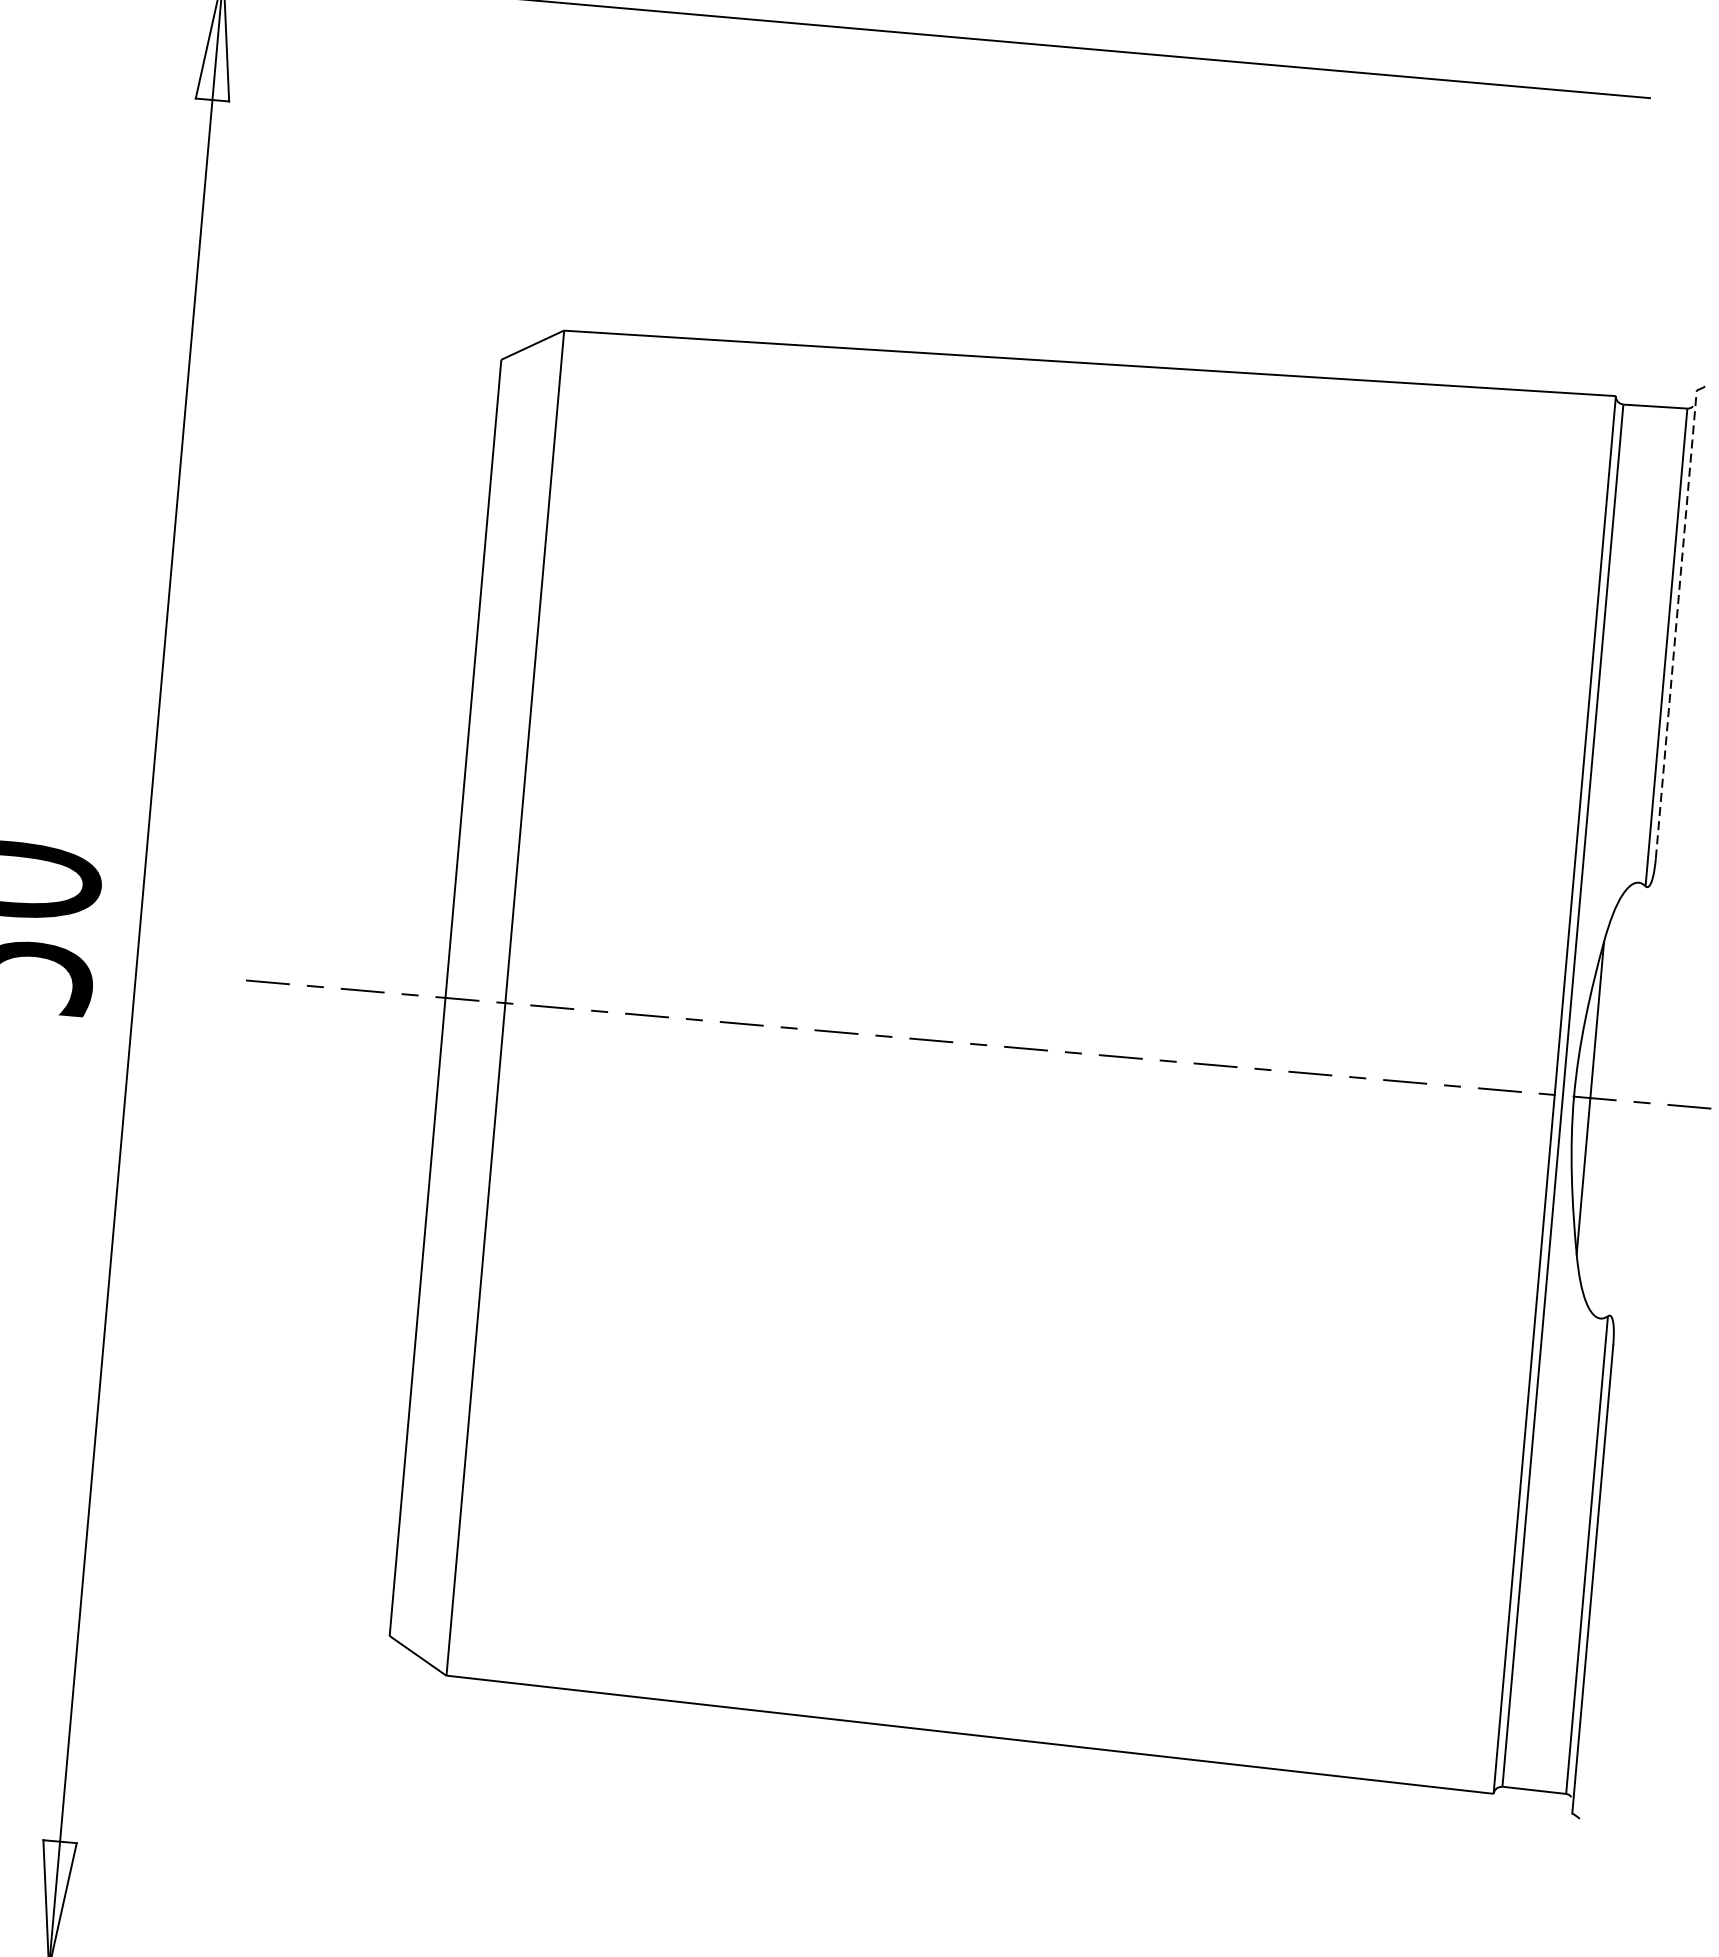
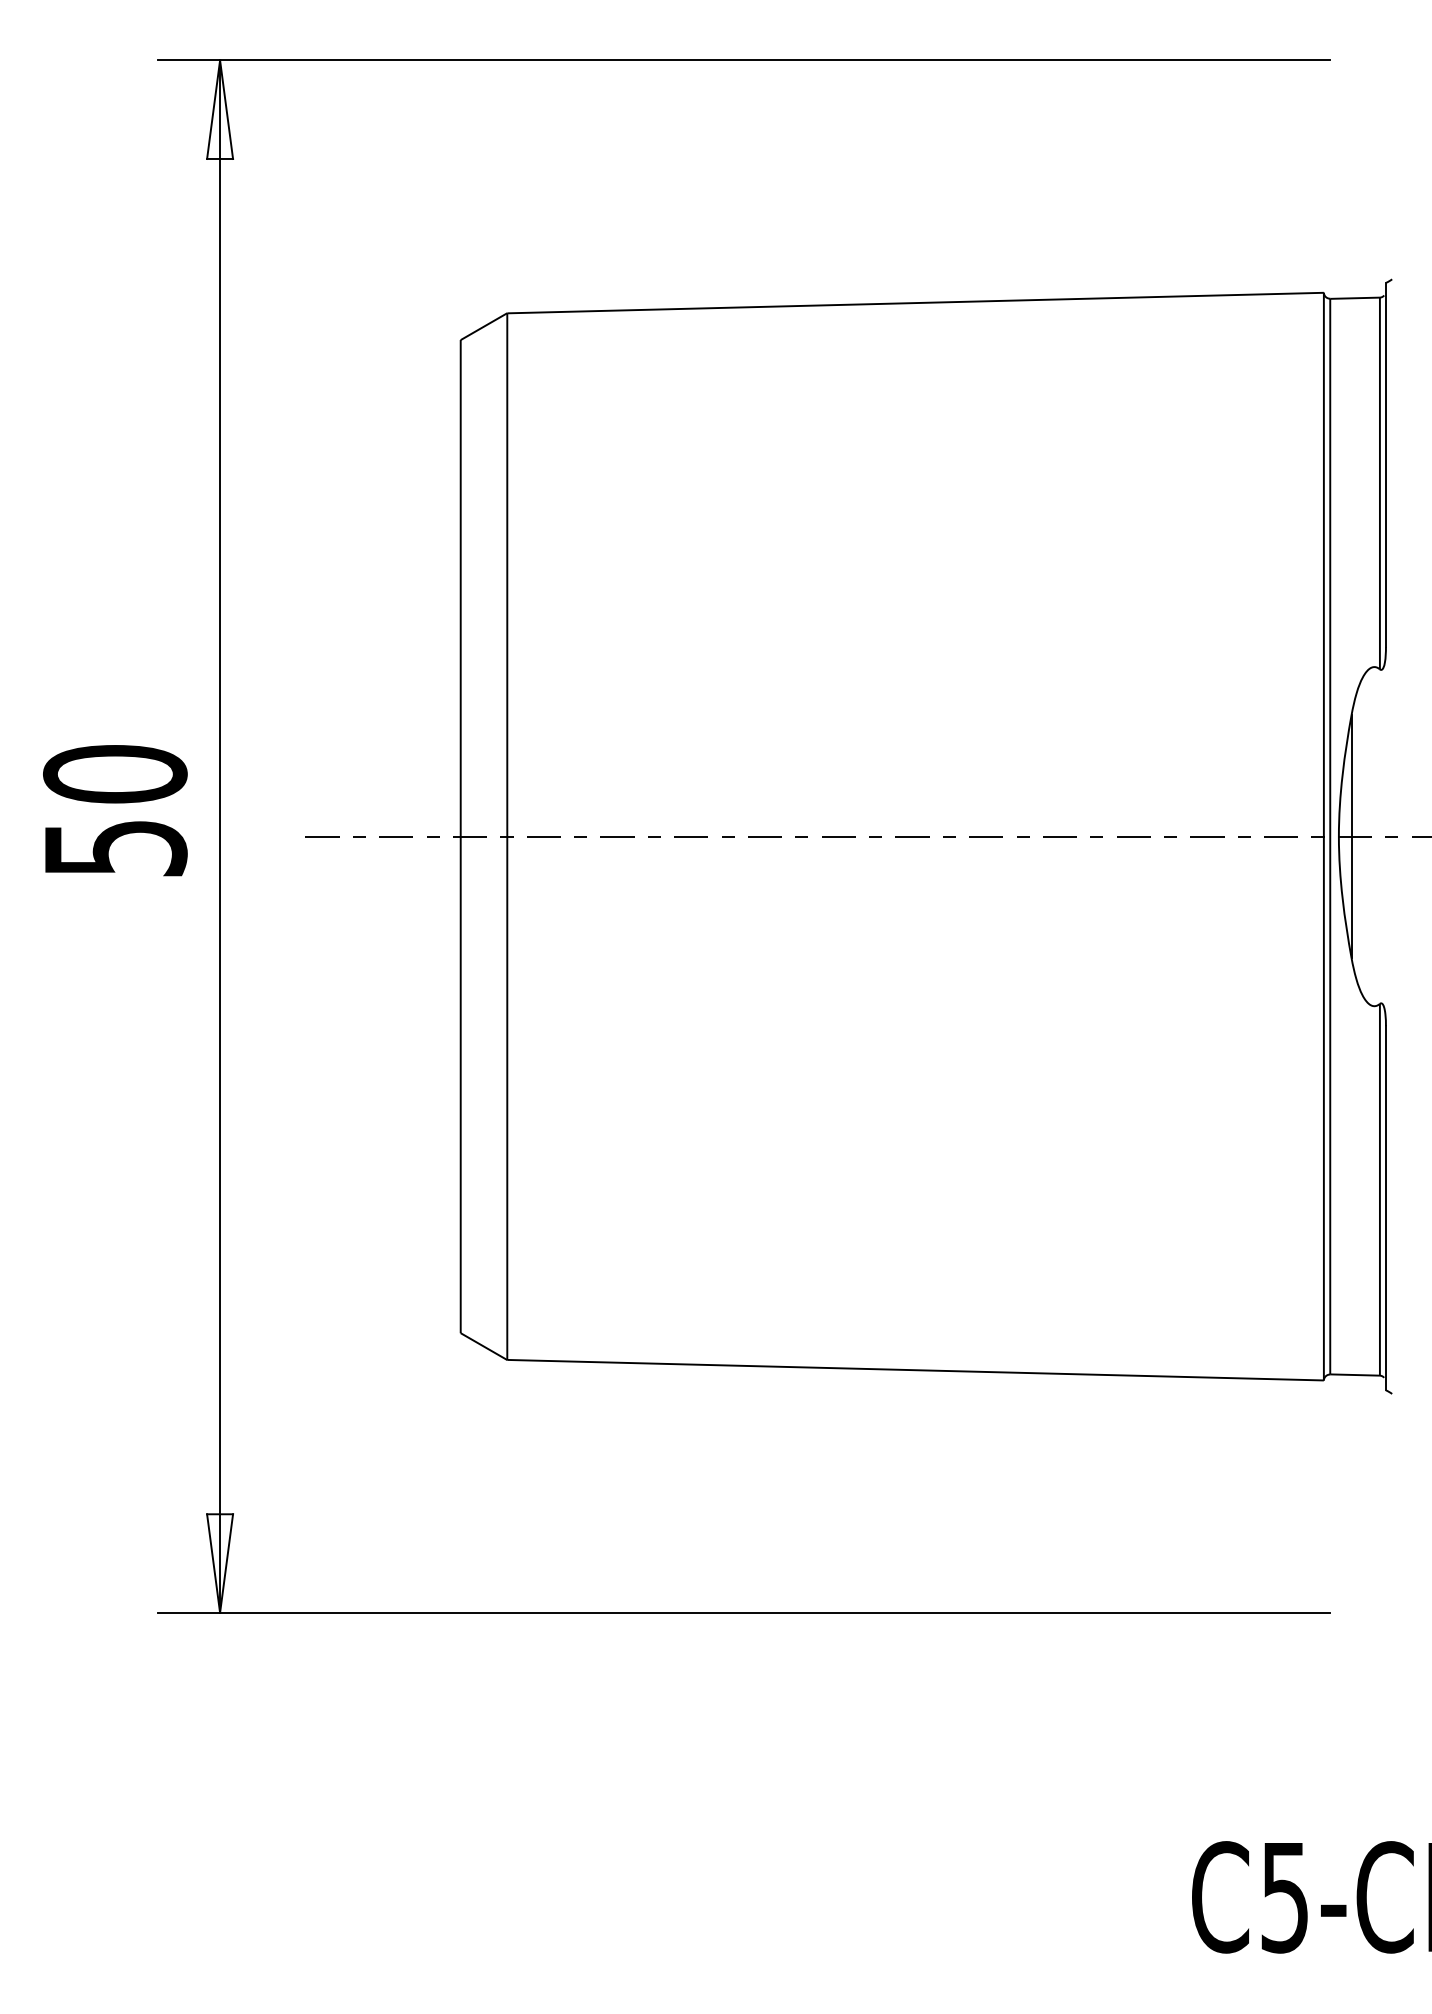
line: (1675, 623) -> (1385, 464), dashed -> solid

